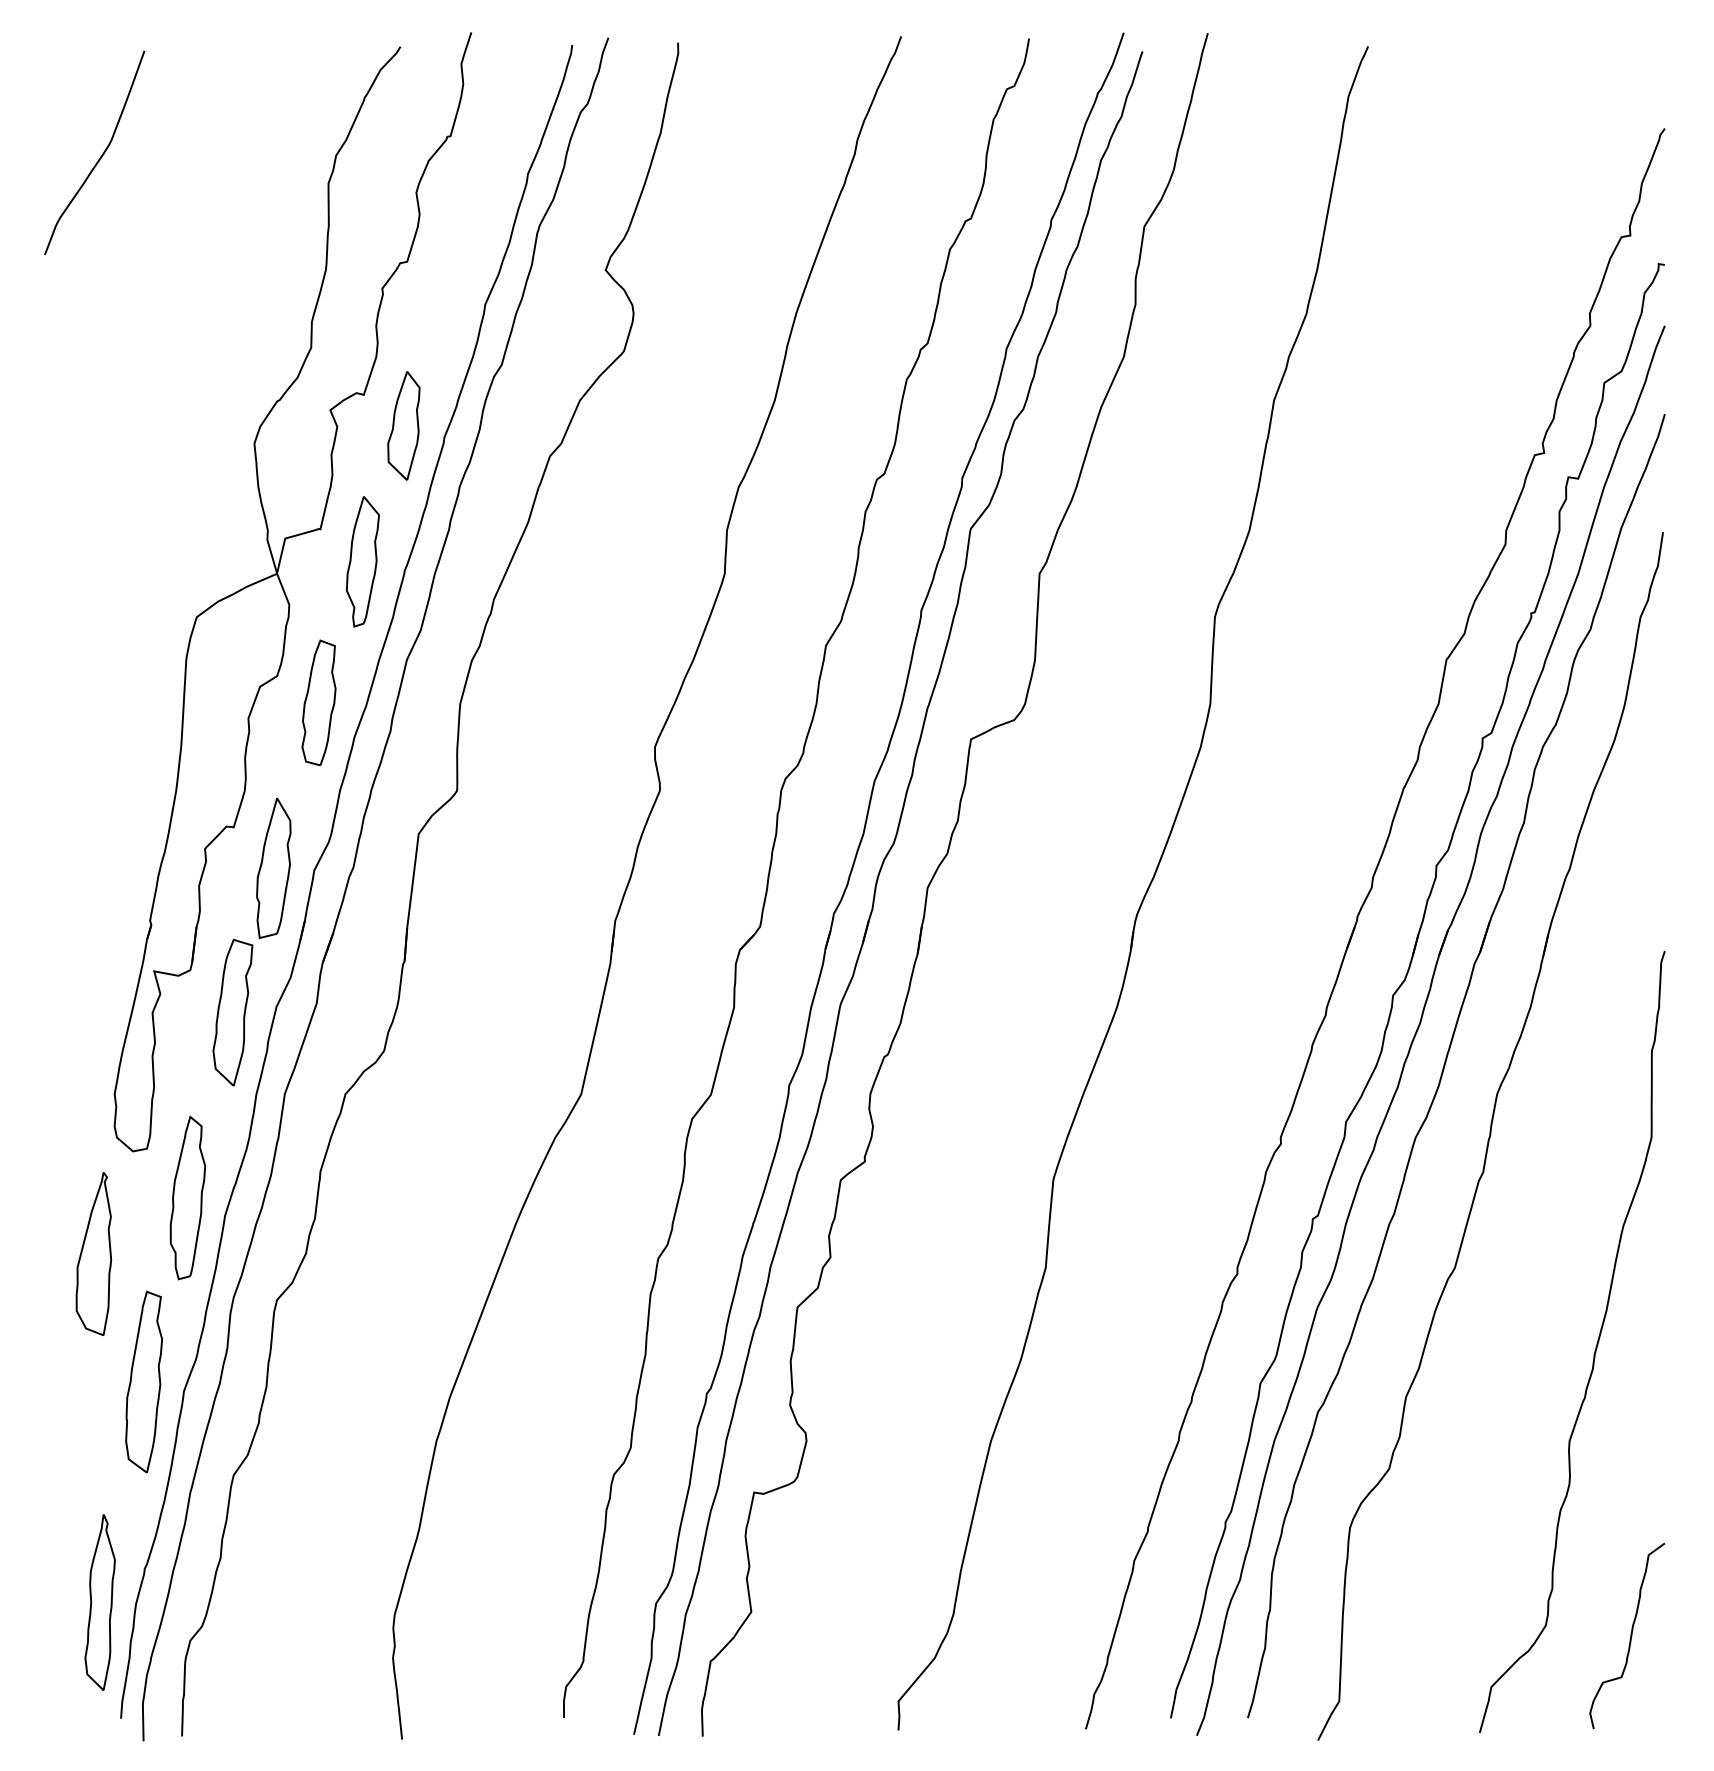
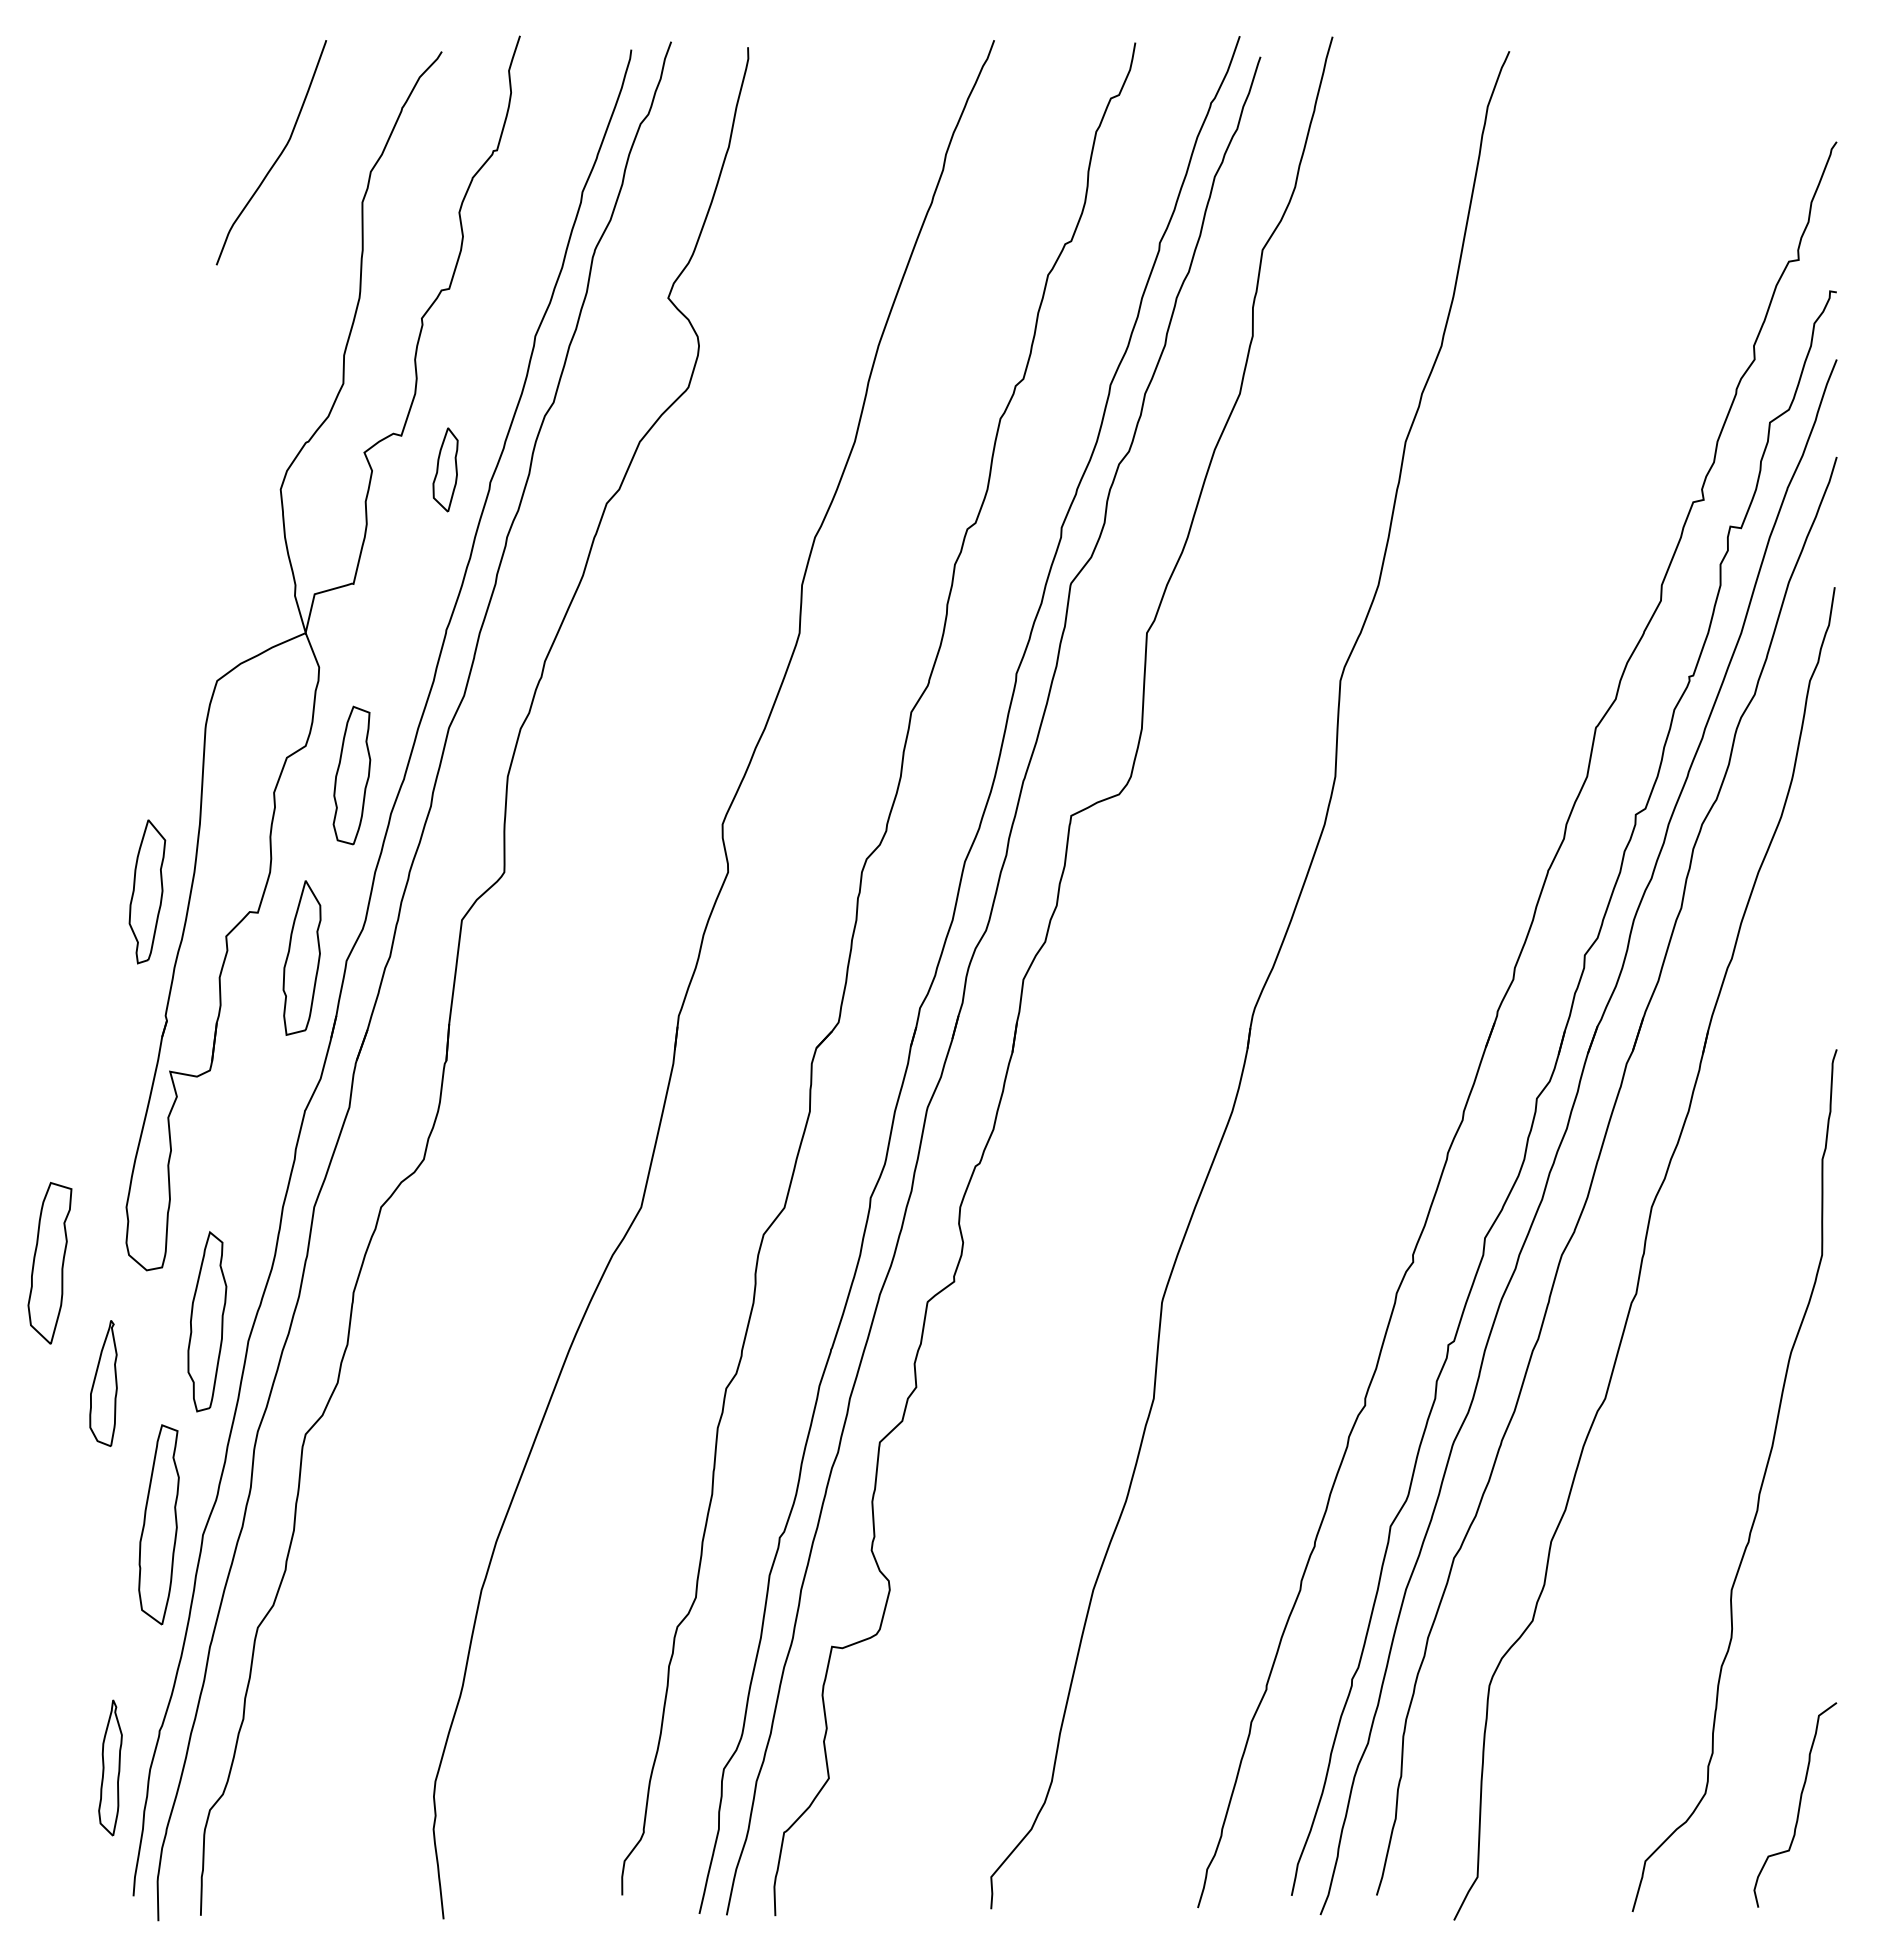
curve: (101, 155) -> (278, 155), moved
part: (403, 425) -> (445, 469), size x0.7
part: (363, 561) -> (147, 891), moved
part: (232, 1012) -> (49, 1263), moved
part: (93, 1253) -> (103, 1383), size x0.7
part: (100, 1602) -> (110, 1767), size x0.7

